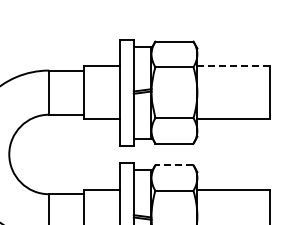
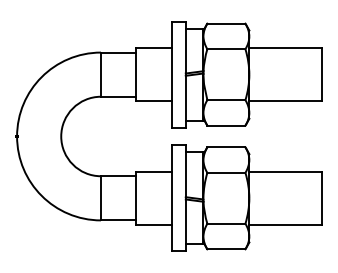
line: (233, 66) -> (285, 48), dashed -> solid
line: (173, 165) -> (225, 147), dashed -> solid

